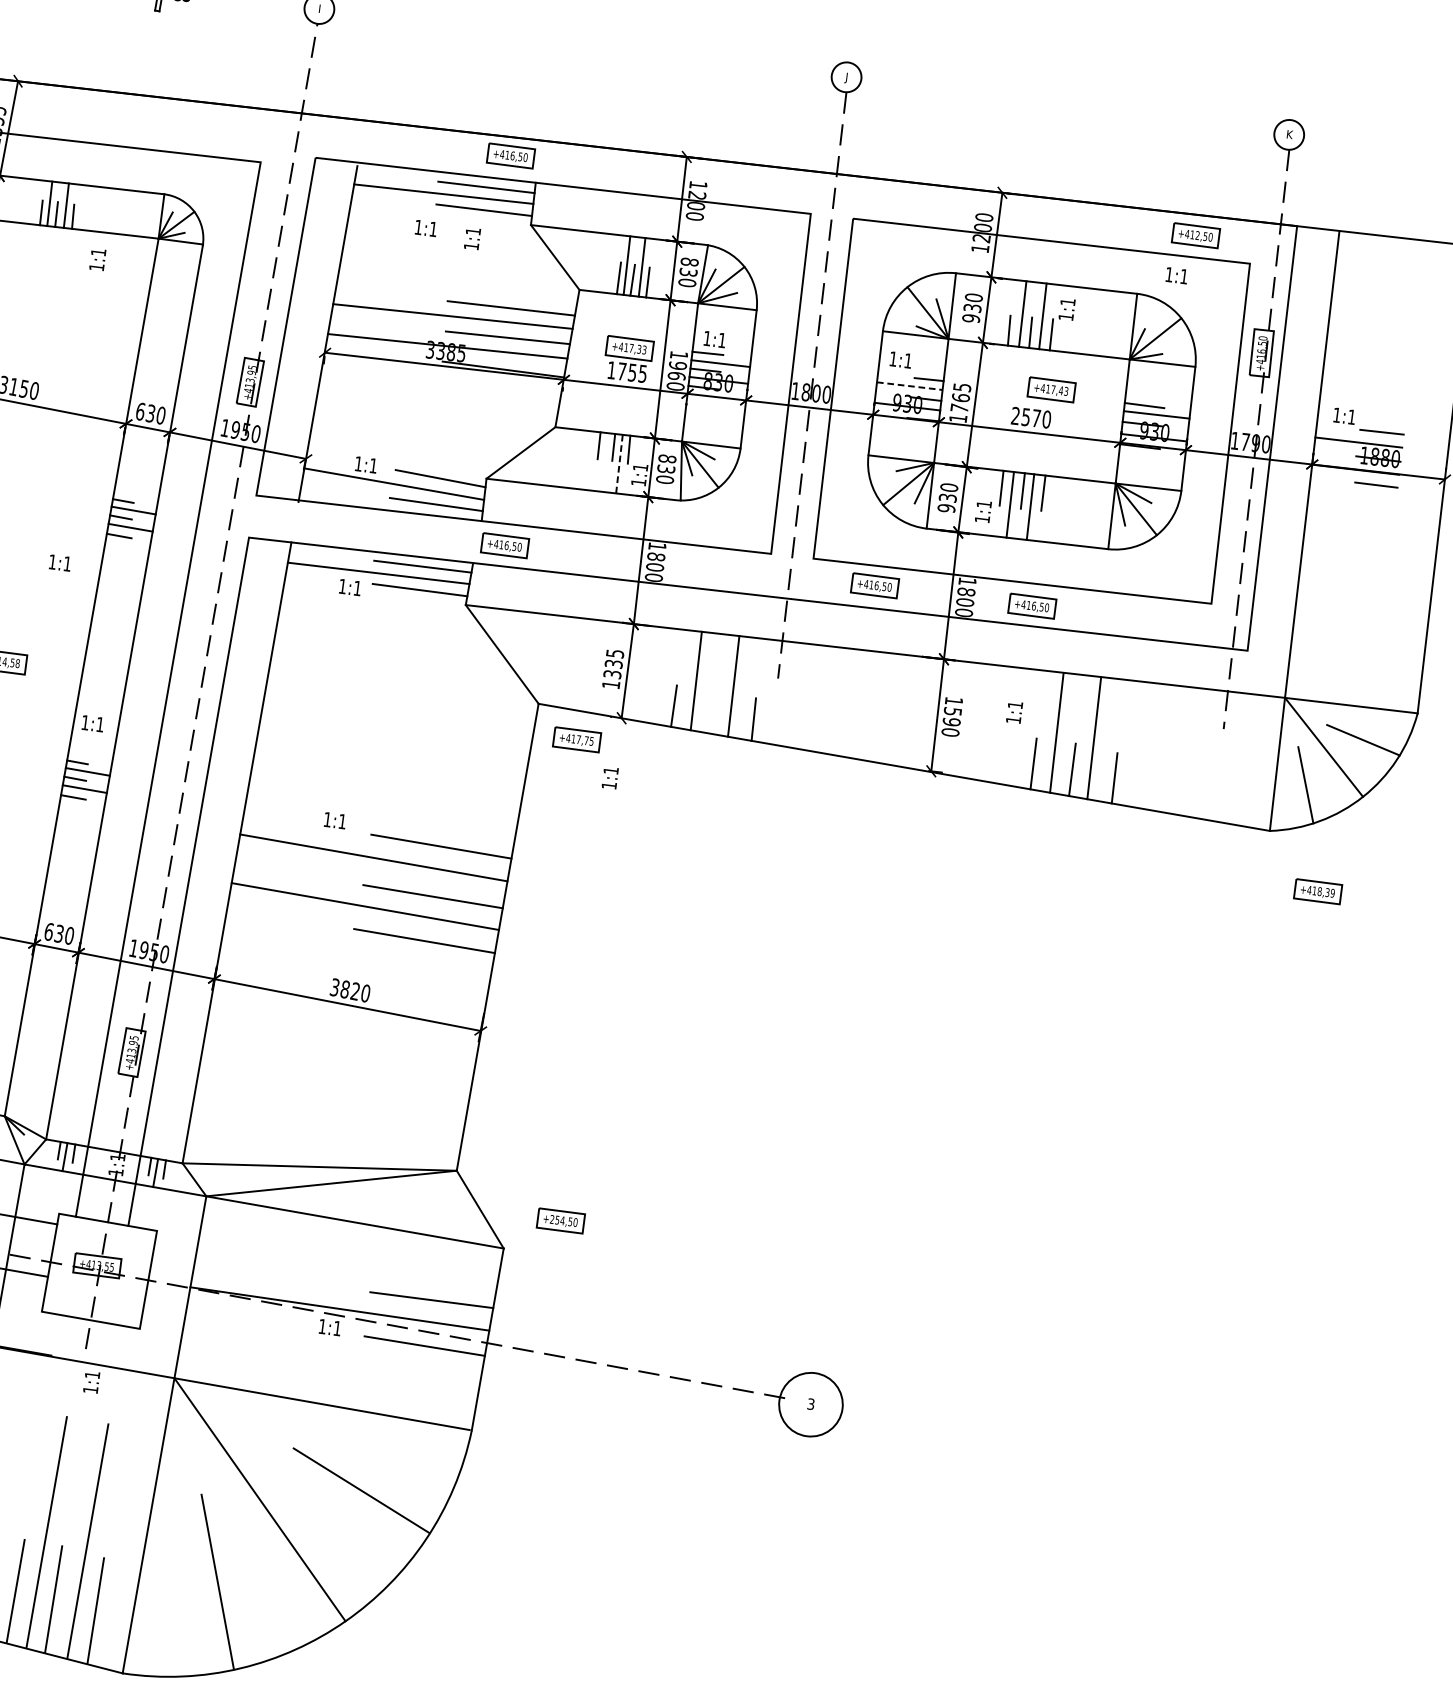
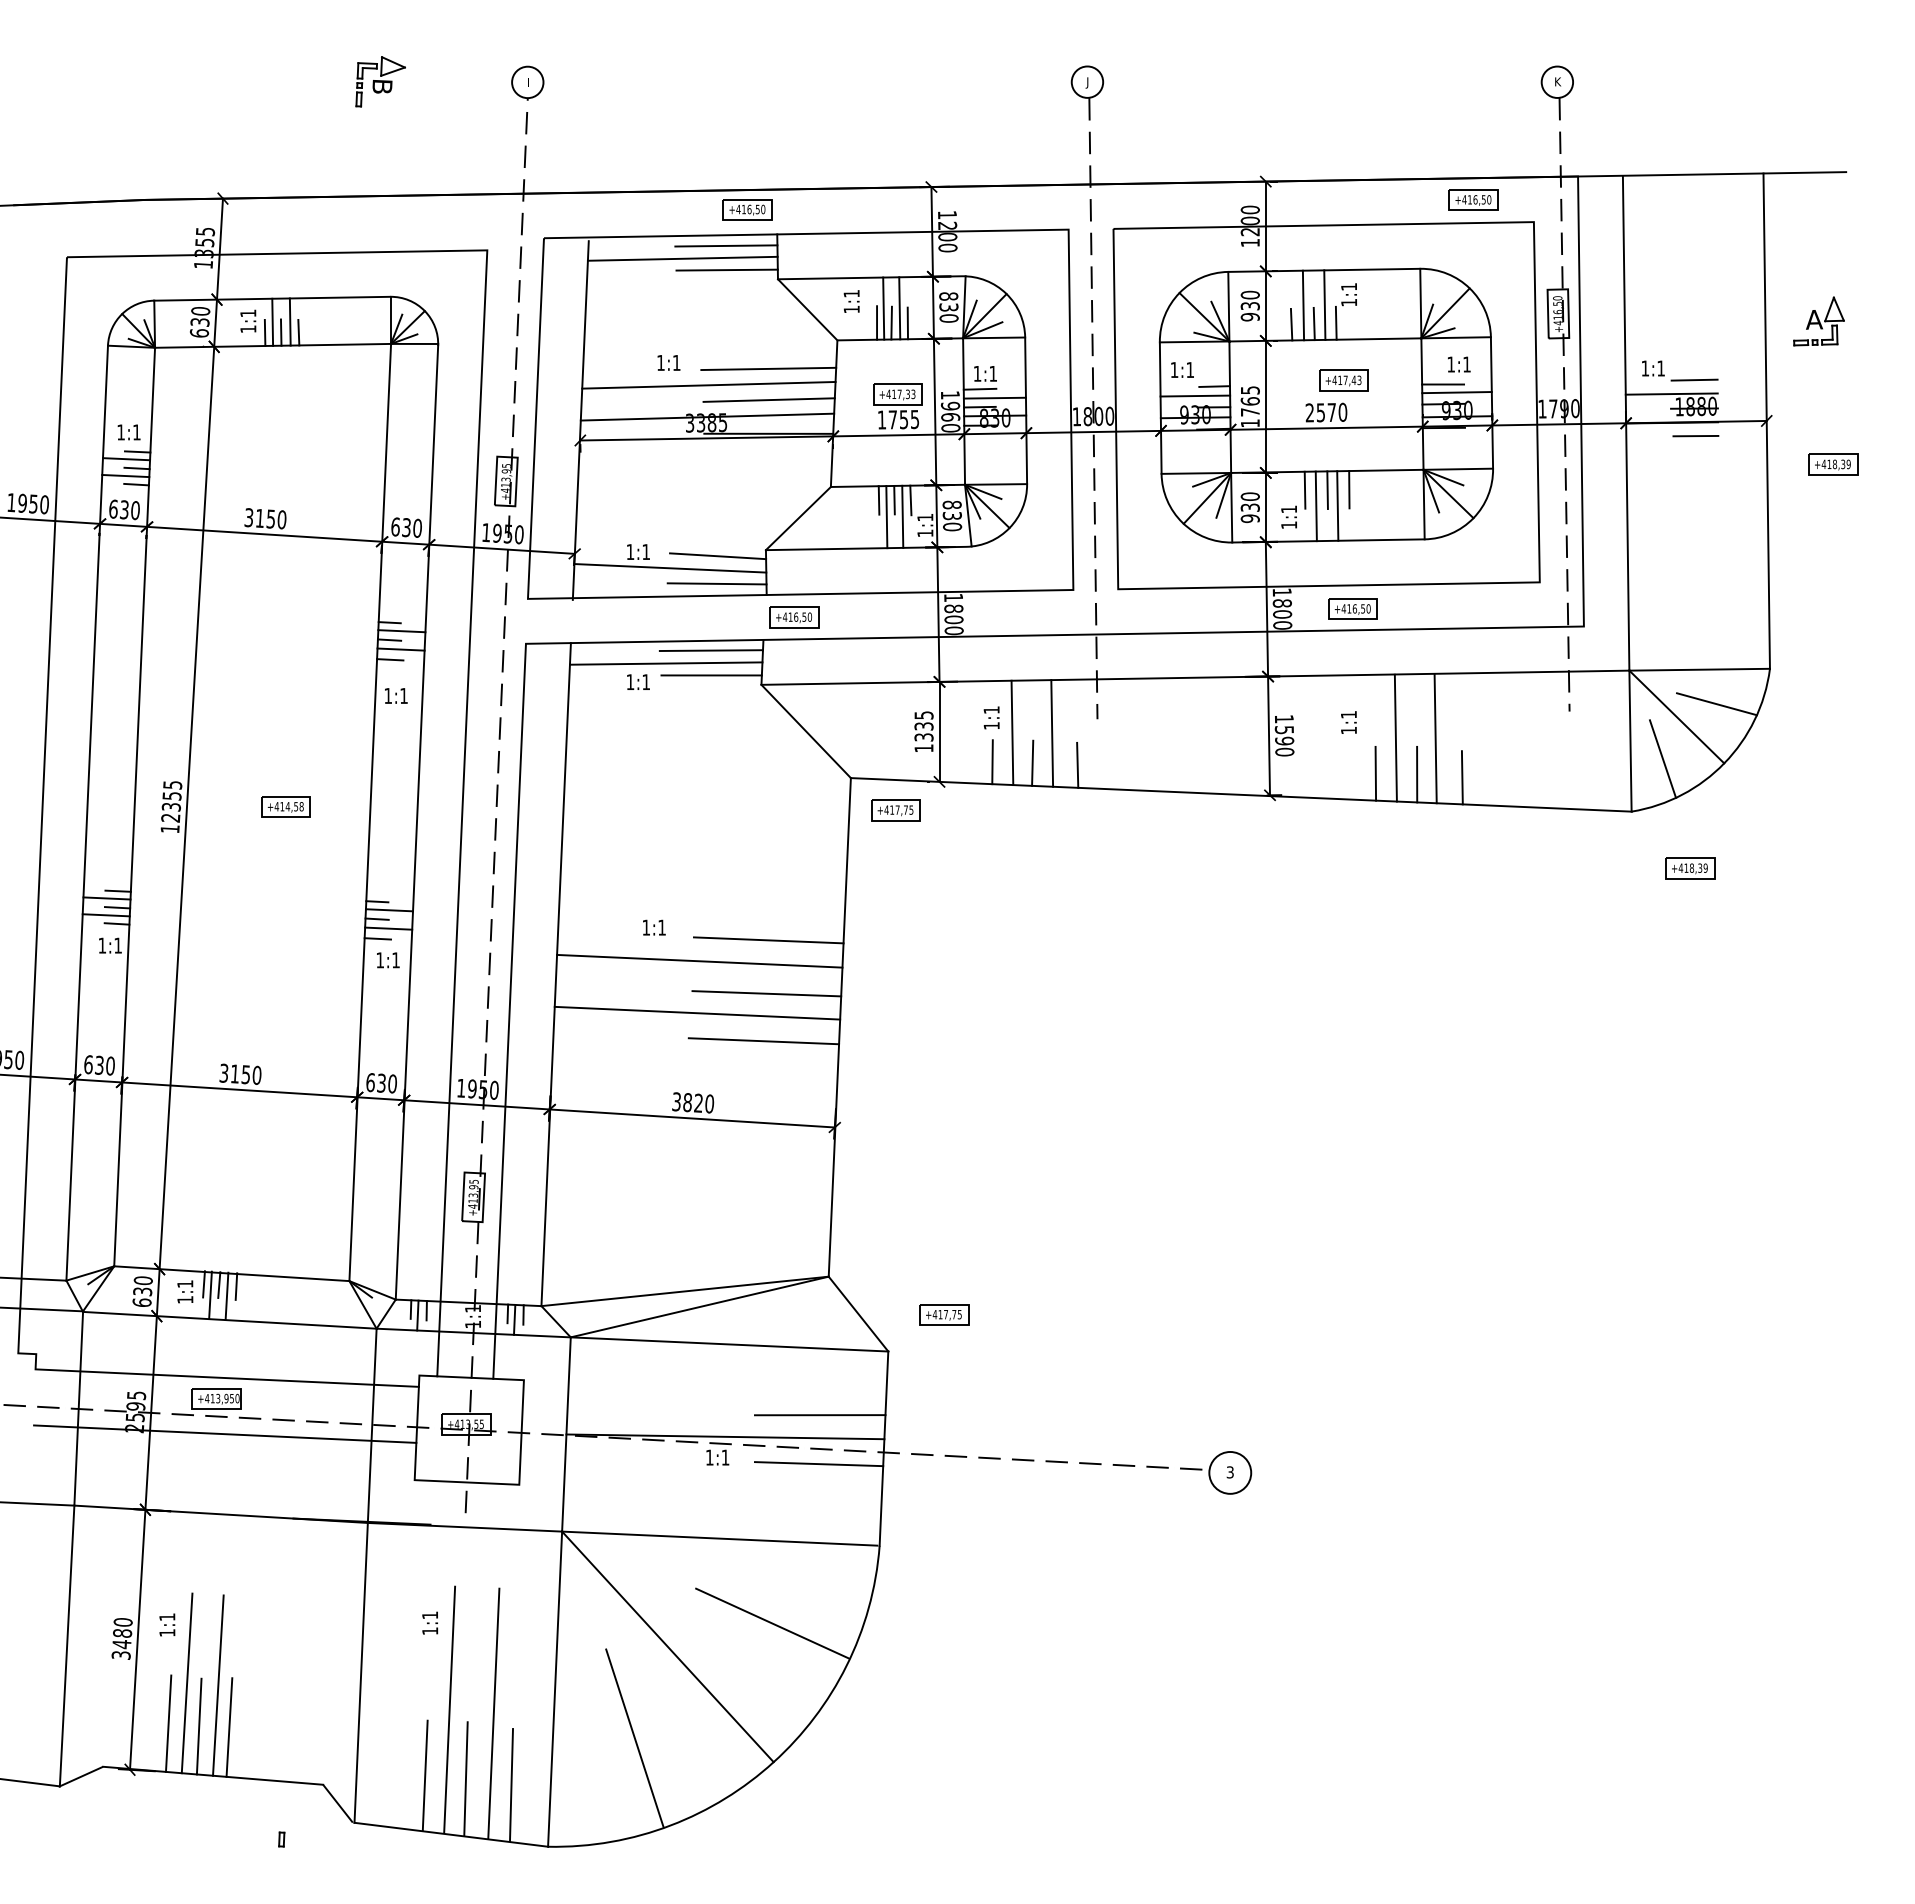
text: (425, 227) -> (668, 362), moved
text: (1197, 235) -> (1475, 199), +412,50 -> +416,50
text: (472, 238) -> (851, 301), moved
text: (97, 259) -> (248, 320), moved
text: (1177, 275) -> (1459, 364), moved
line: (909, 386) -> (1195, 396), dashed -> solid
line: (604, 462) -> (886, 517), added
line: (619, 464) -> (902, 517), dashed -> solid
text: (60, 562) -> (396, 695), moved
part: (874, 585) -> (1185, 608), removed
line: (711, 711) -> (1032, 762), added
text: (93, 723) -> (388, 960), moved
text: (610, 777) -> (991, 717), moved
text: (563, 1220) -> (946, 1314), +254,50 -> +417,75
text: (92, 1381) -> (430, 1622), moved
circle: (811, 1404) -> (1230, 1472), size x0.62

